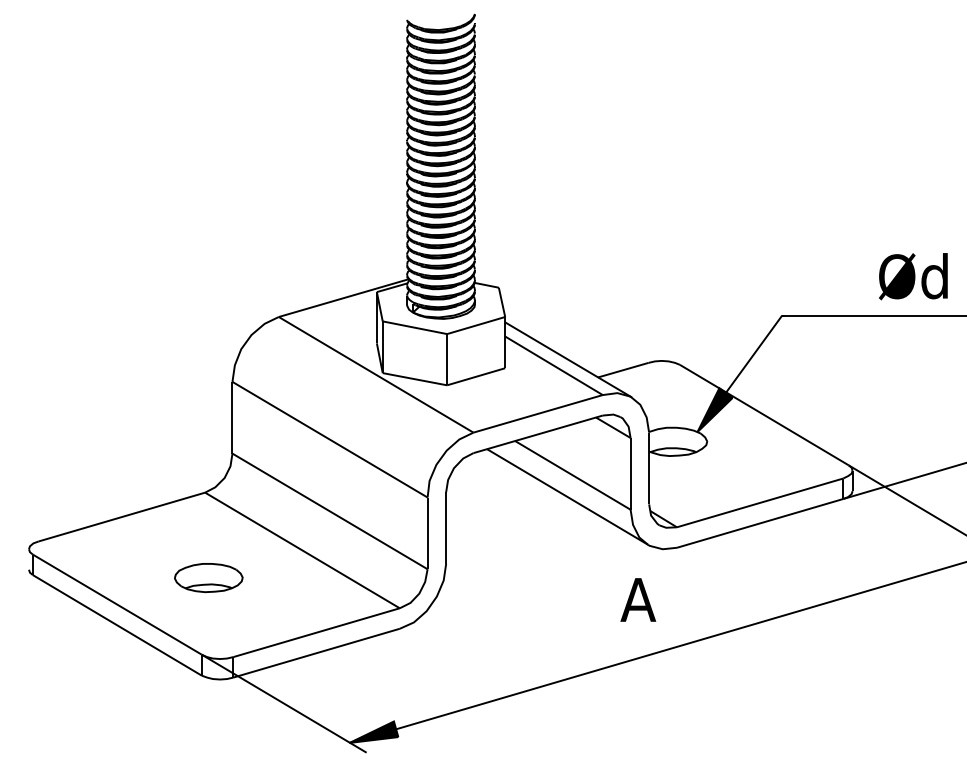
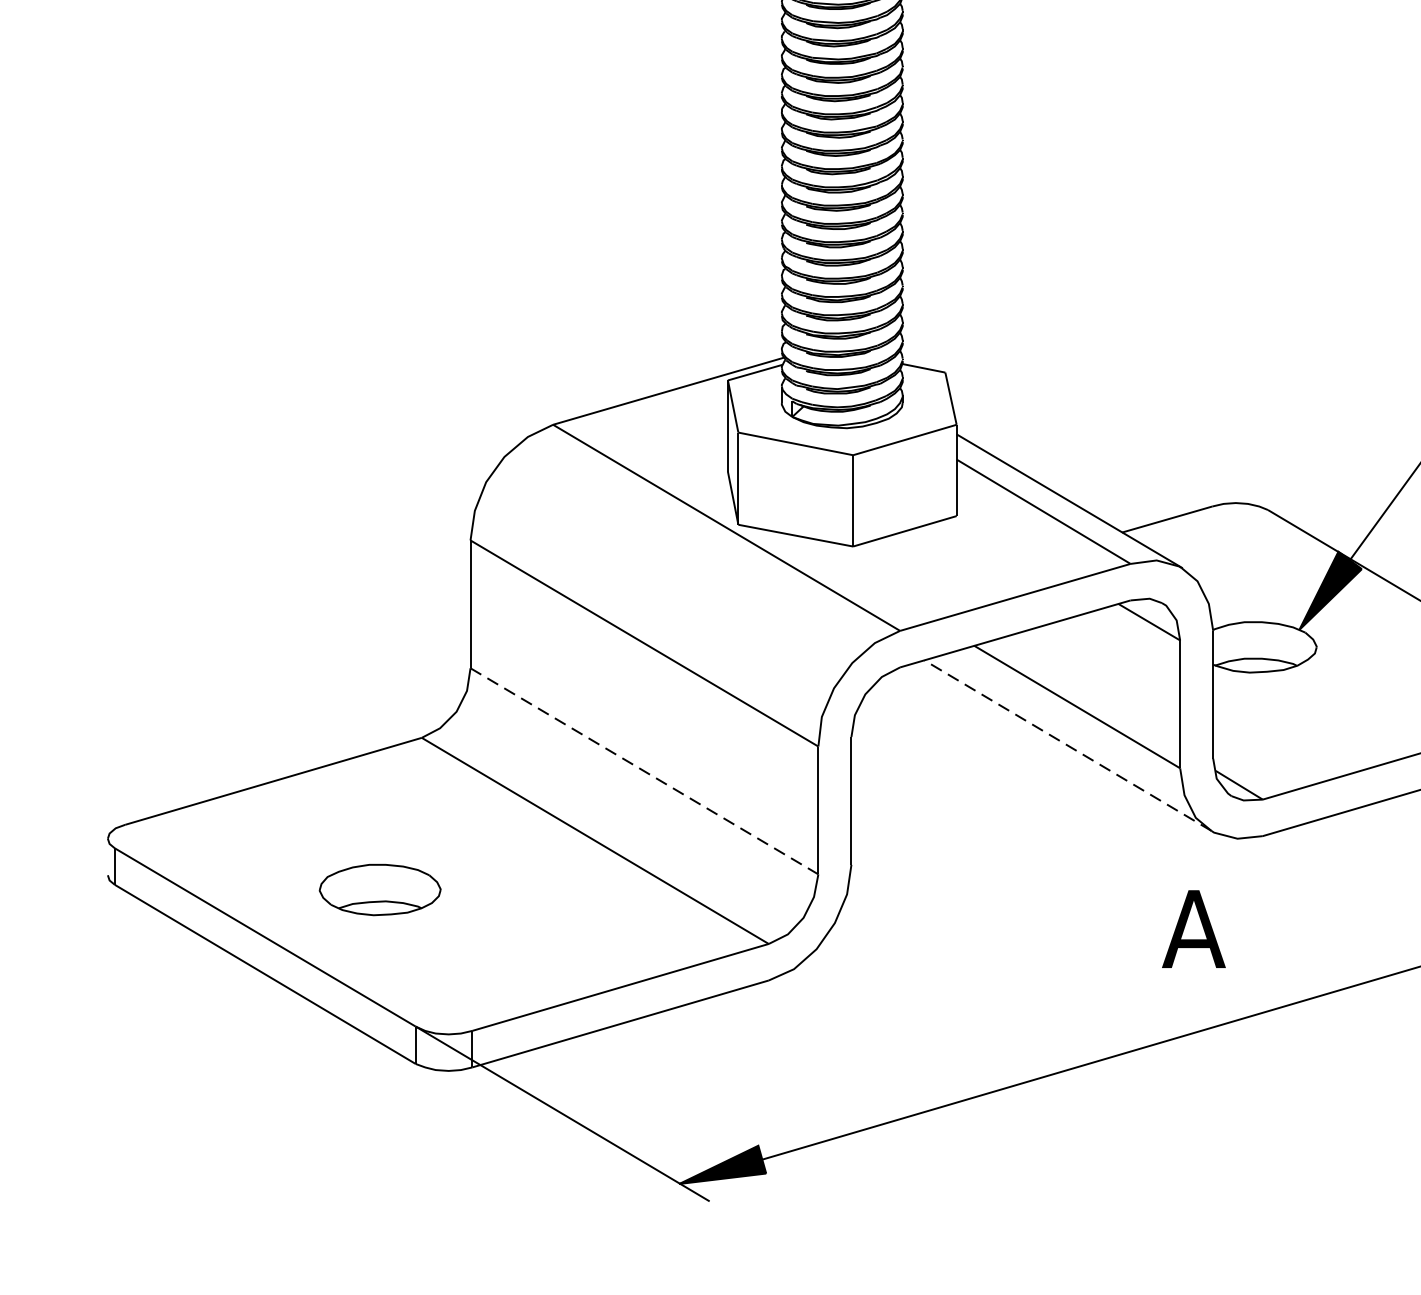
line: (567, 497) -> (1067, 746), solid -> dashed
line: (330, 511) -> (645, 771), solid -> dashed
part: (208, 578) -> (379, 890), moved

